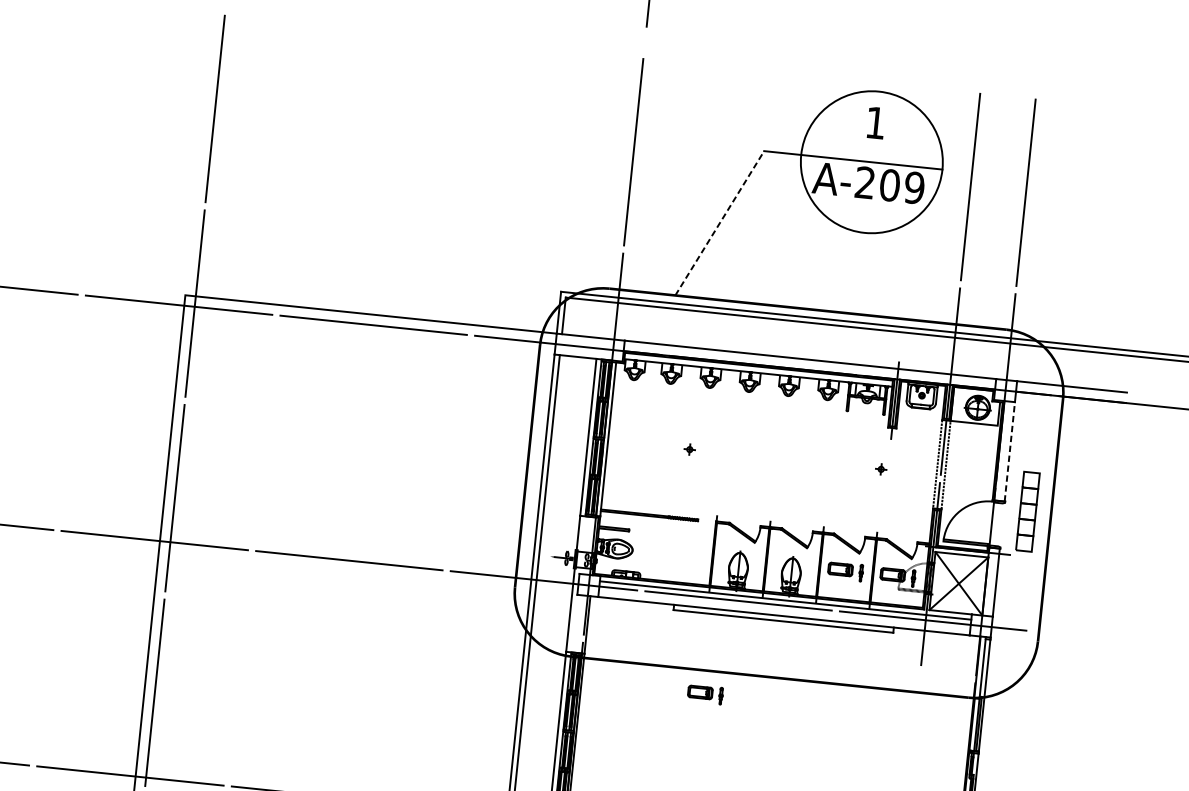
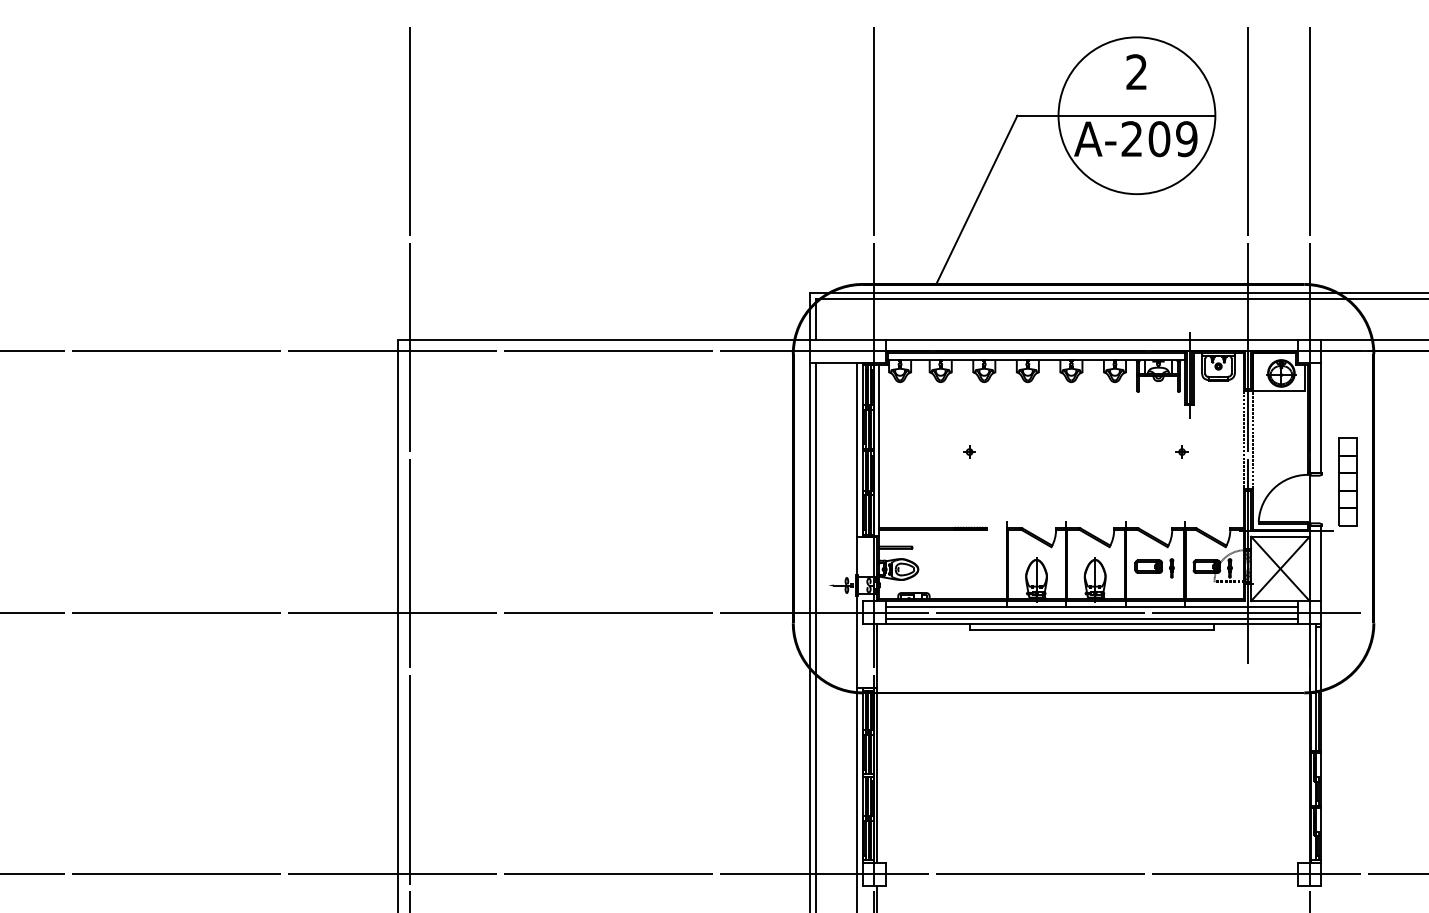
text: (875, 122) -> (1136, 71), 1 -> 2
line: (719, 223) -> (976, 200), dashed -> solid
line: (1009, 451) -> (1321, 417), dashed -> solid
line: (784, 610) -> (1091, 618), added
part: (705, 694) -> (1014, 719), removed

